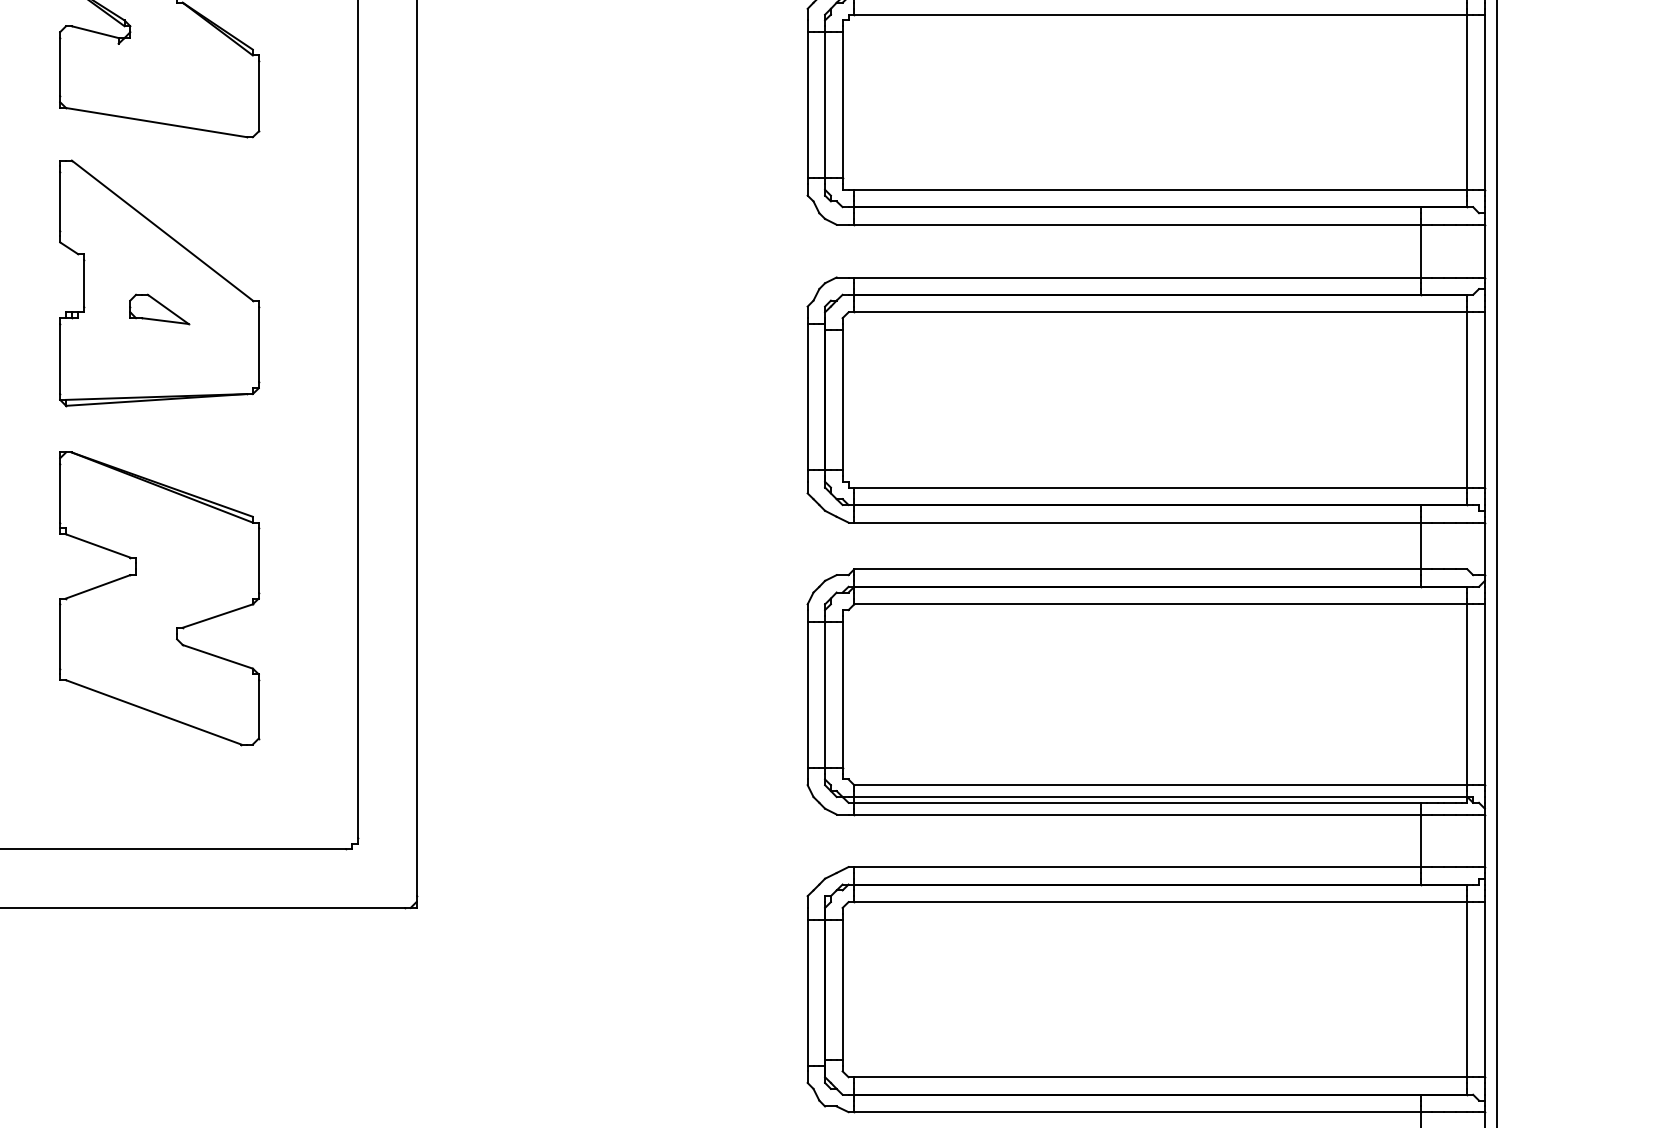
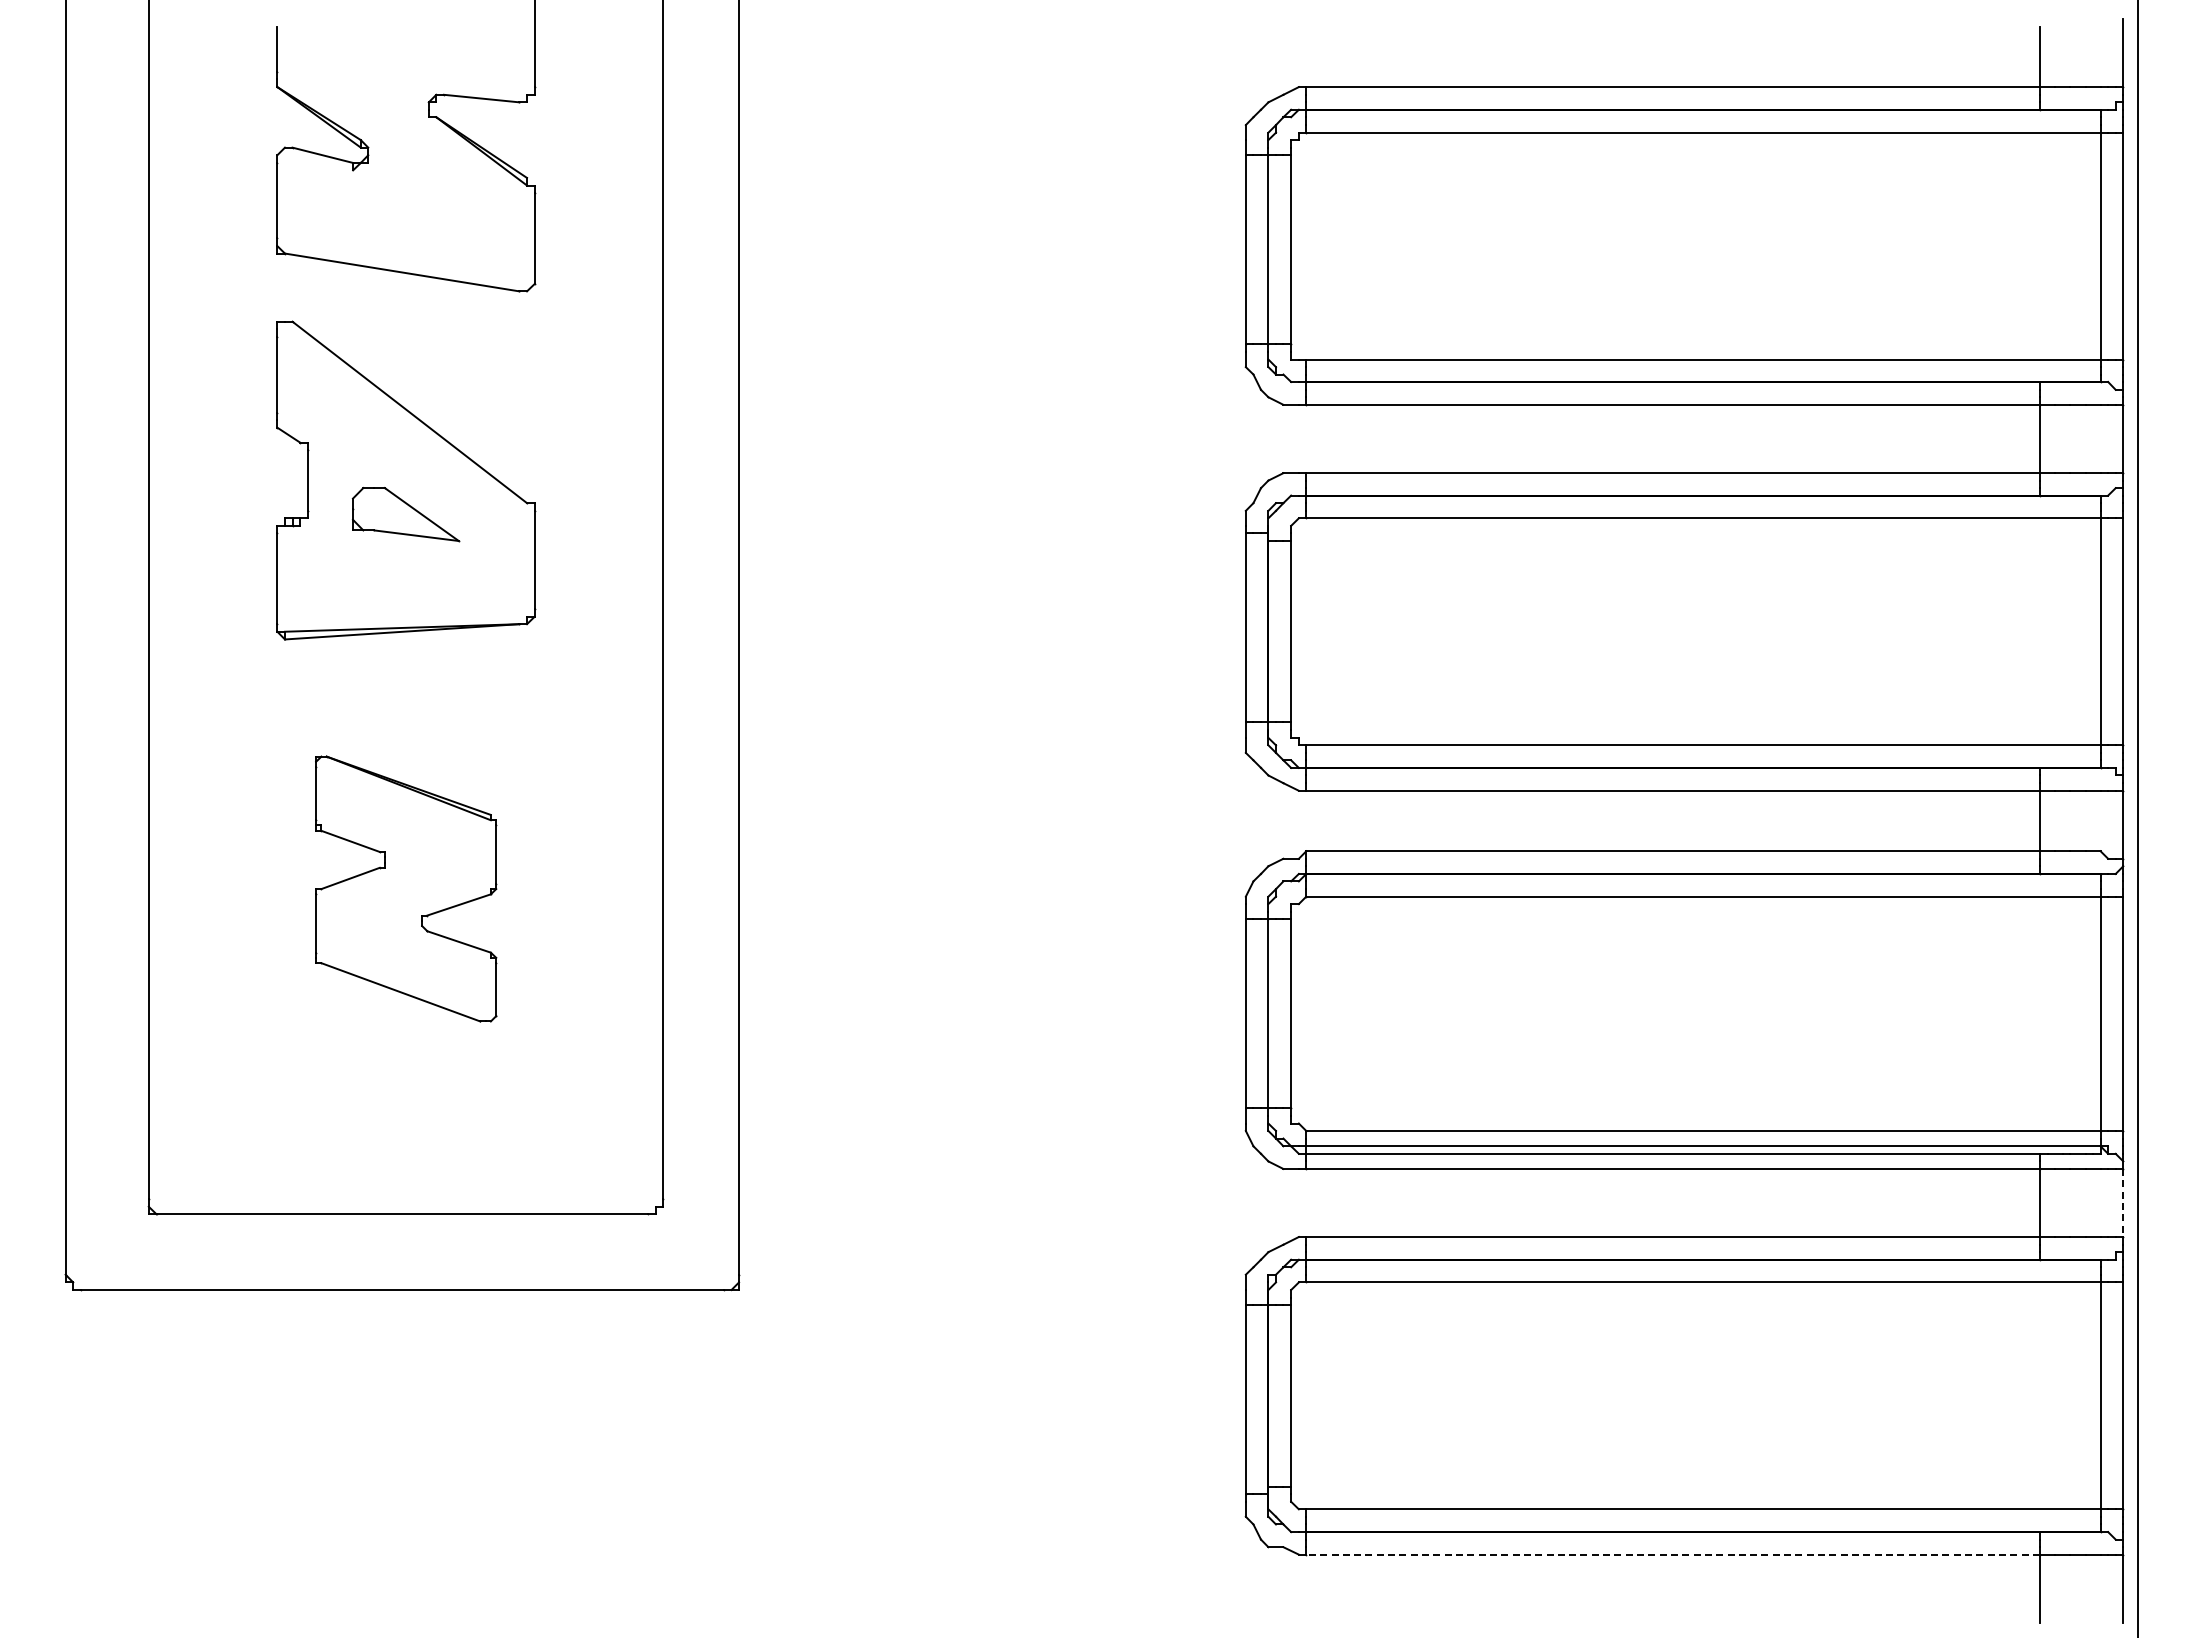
part: (159, 309) -> (406, 514), size x1.4
part: (159, 598) -> (406, 888), size x0.7
line: (1485, 841) -> (2123, 1203), solid -> dashed
line: (1137, 1112) -> (1673, 1554), solid -> dashed

